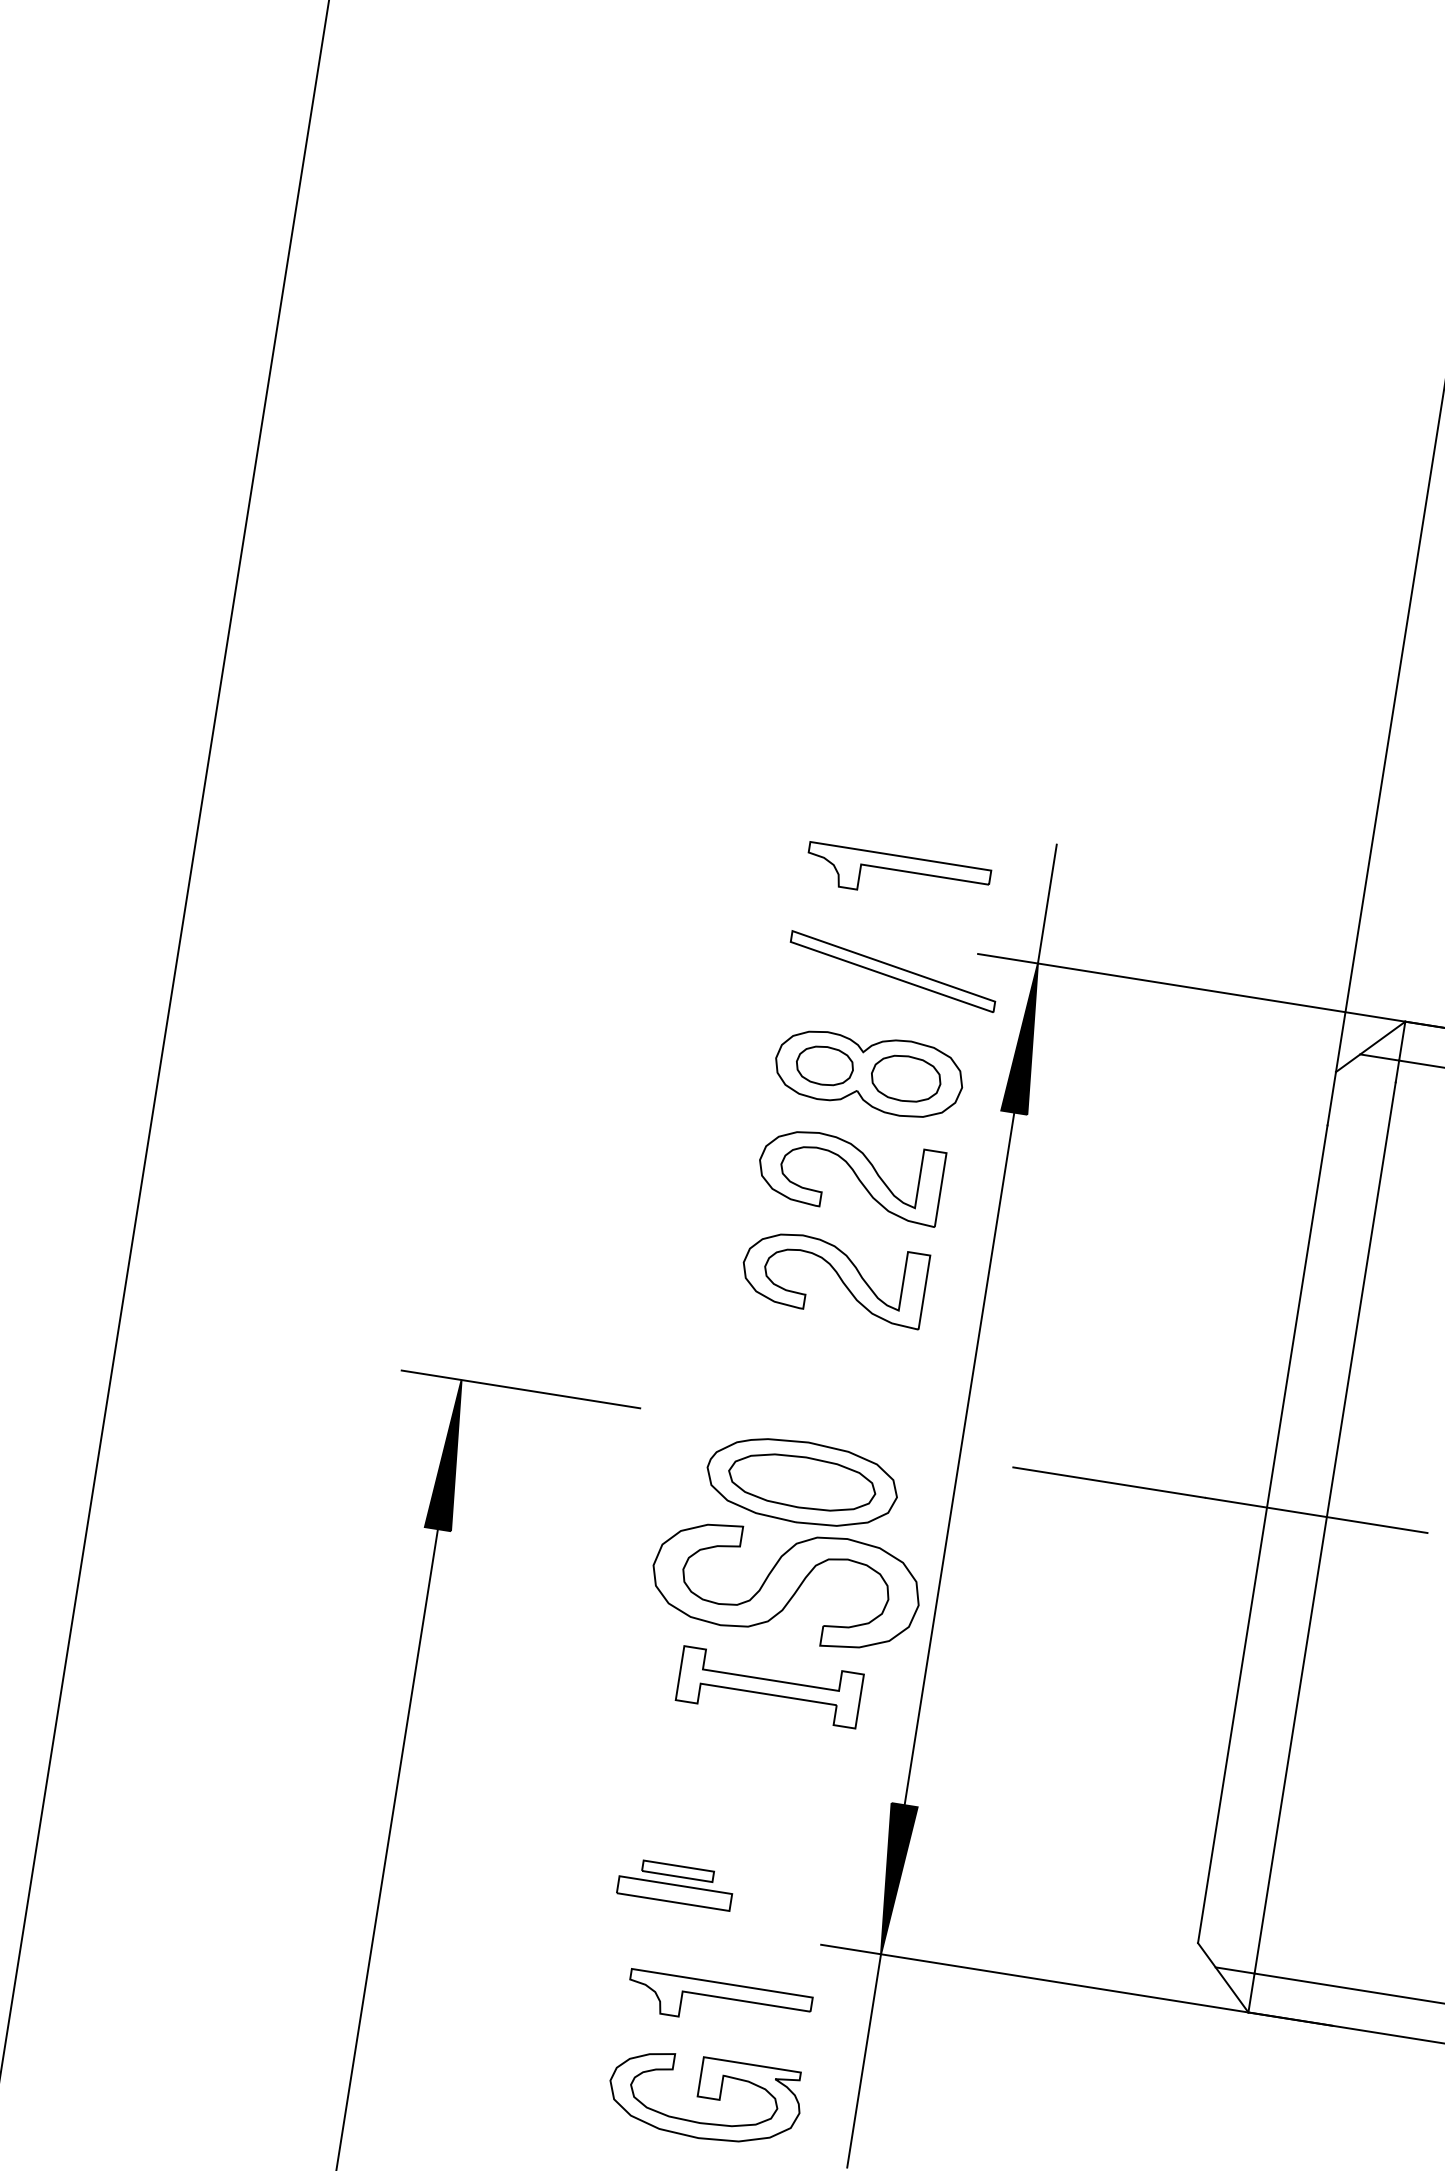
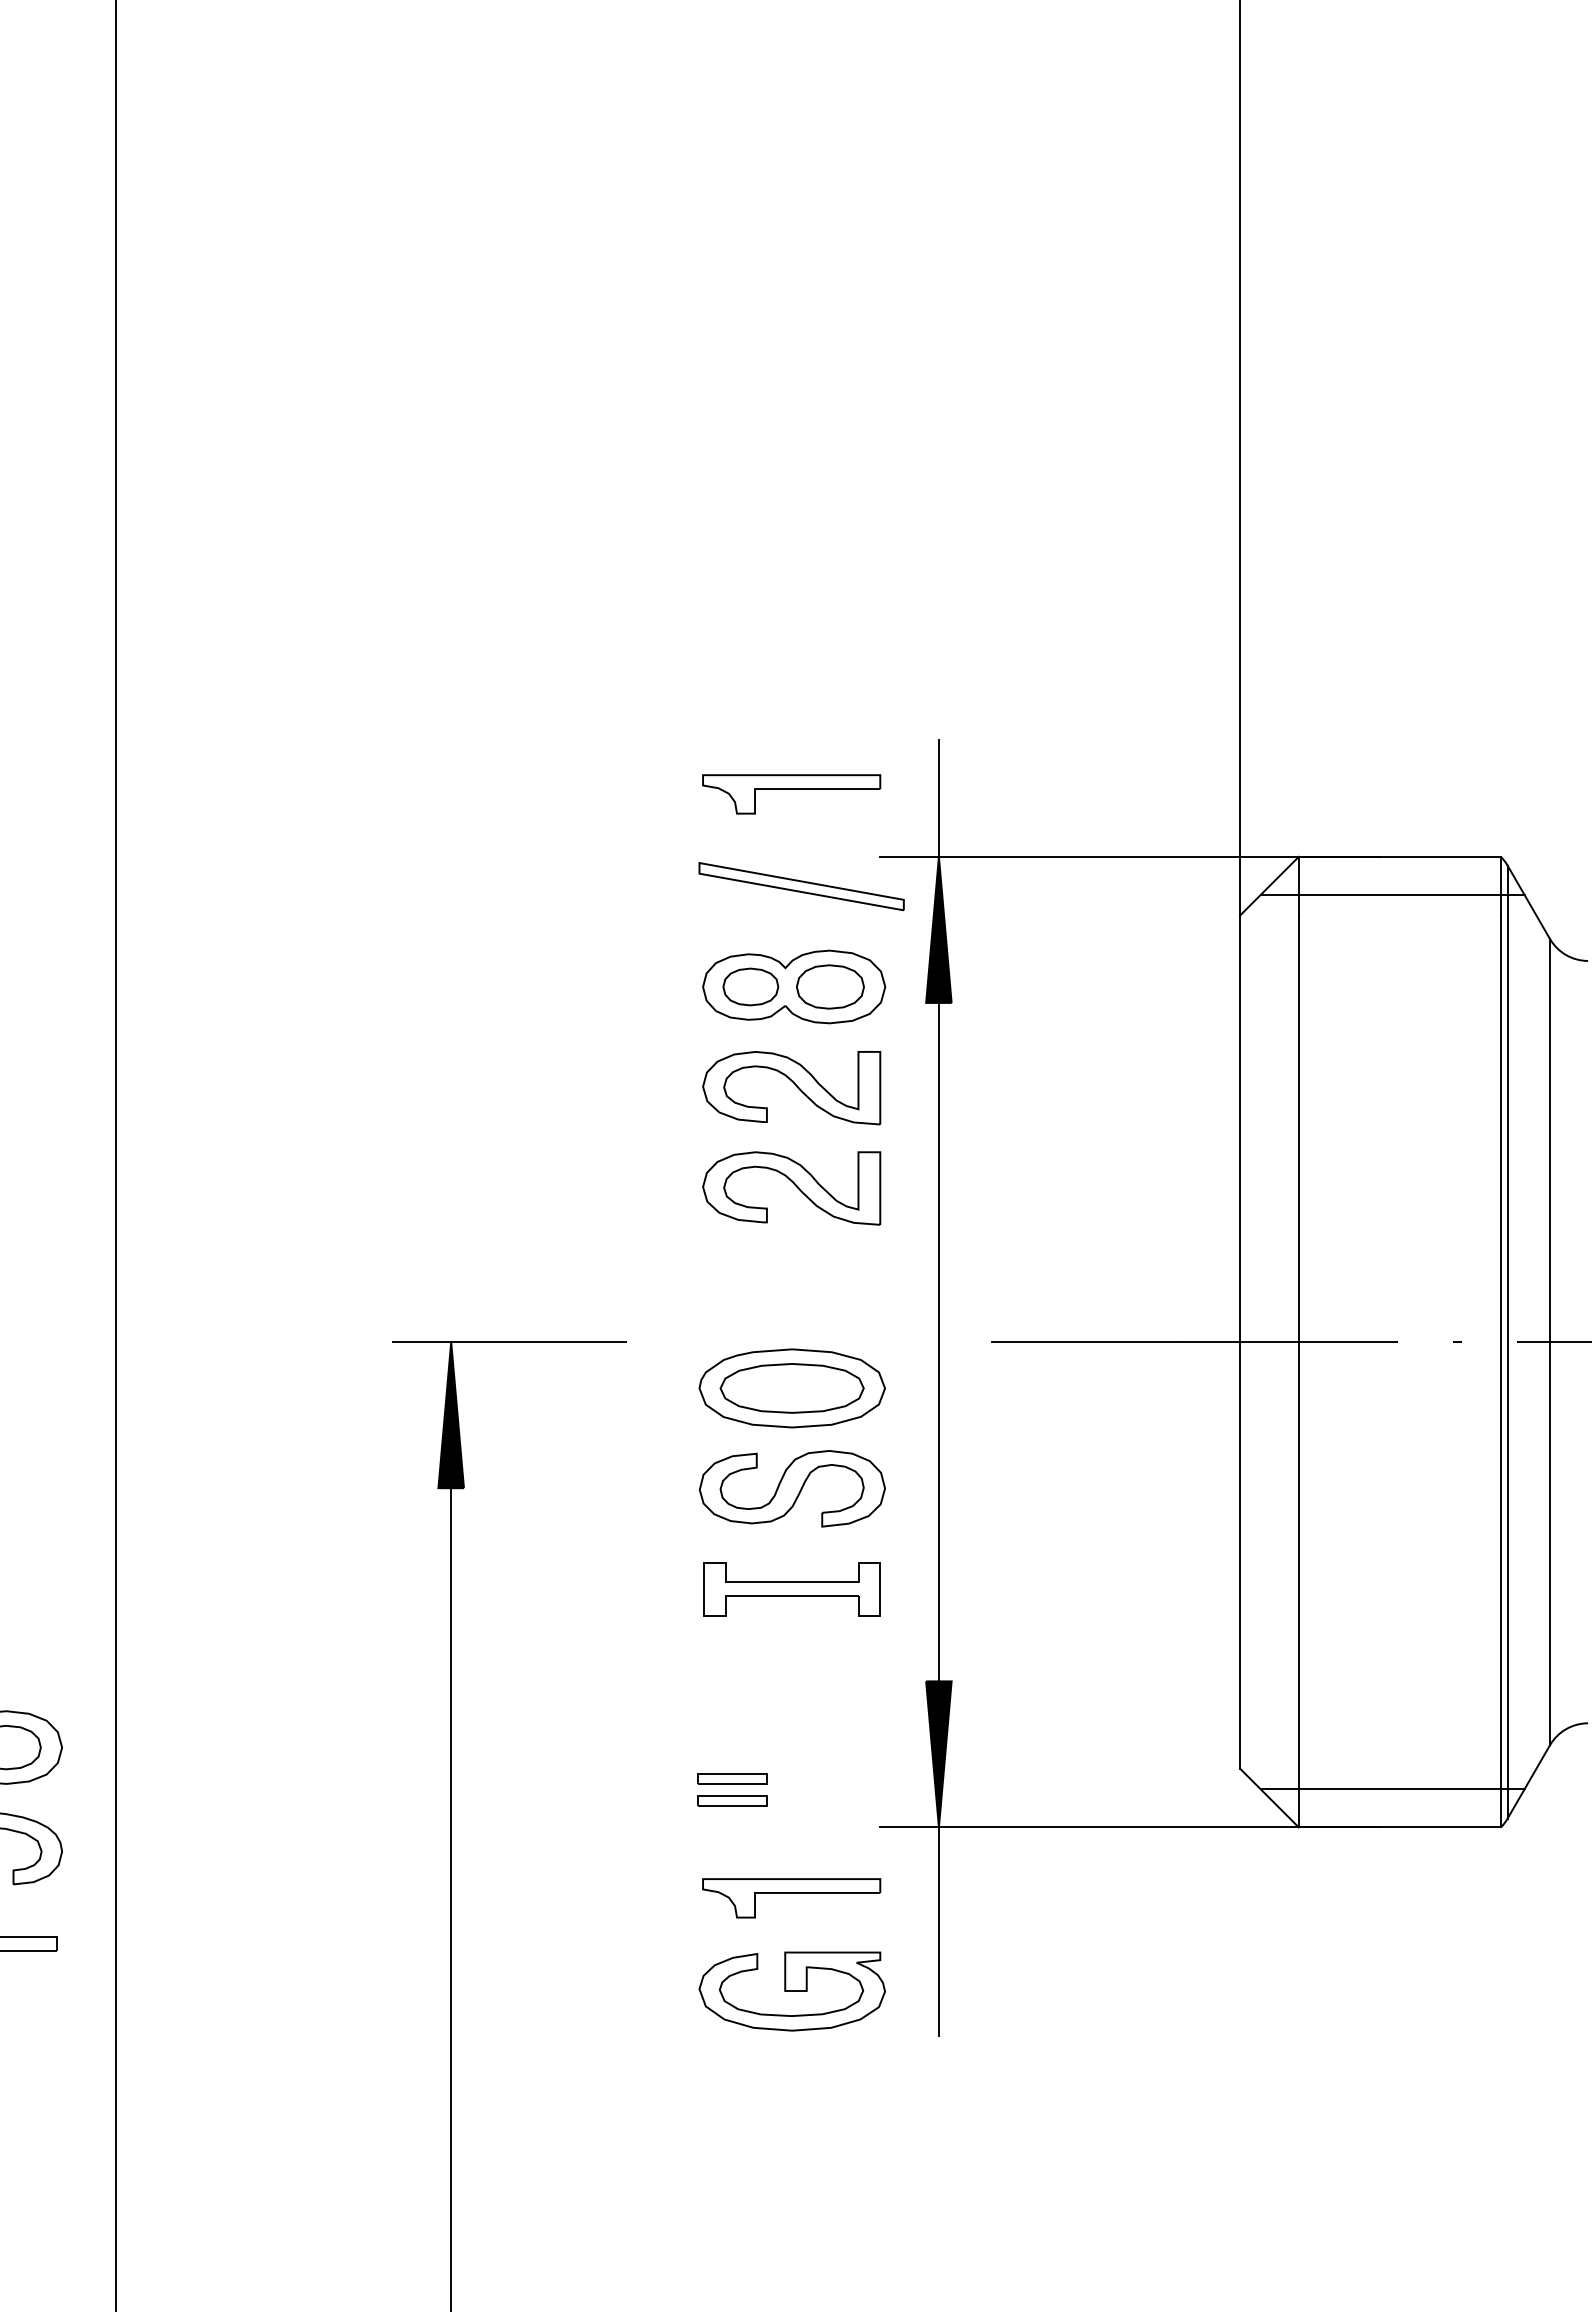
part: (786, 1584) -> (792, 1488), size x0.71
part: (674, 1893) -> (732, 1800), size x0.62

